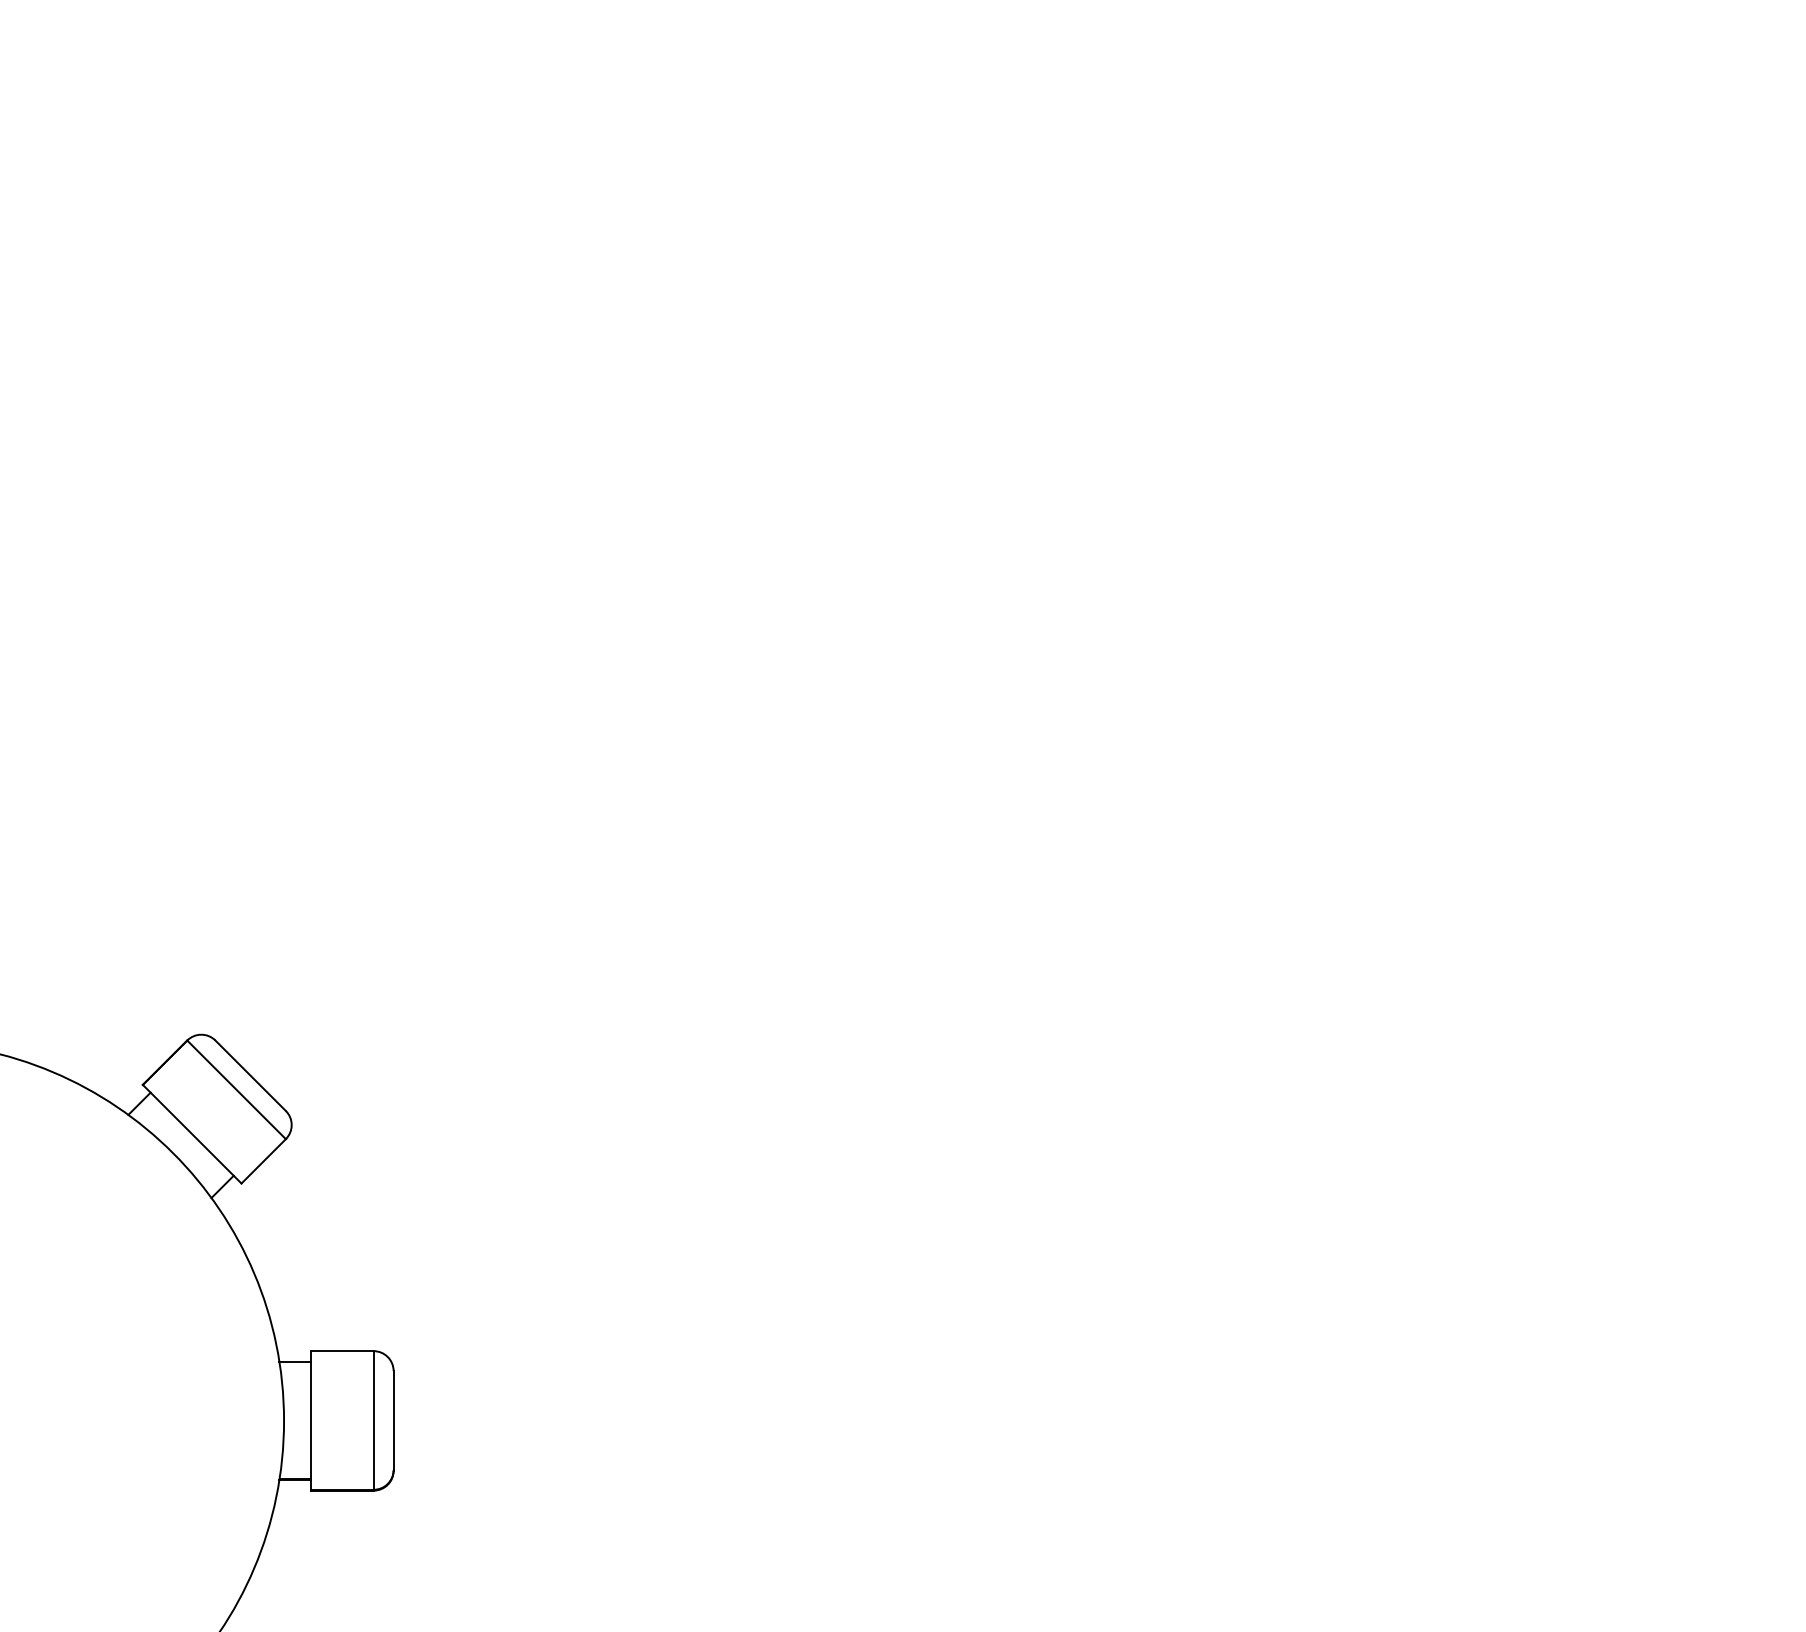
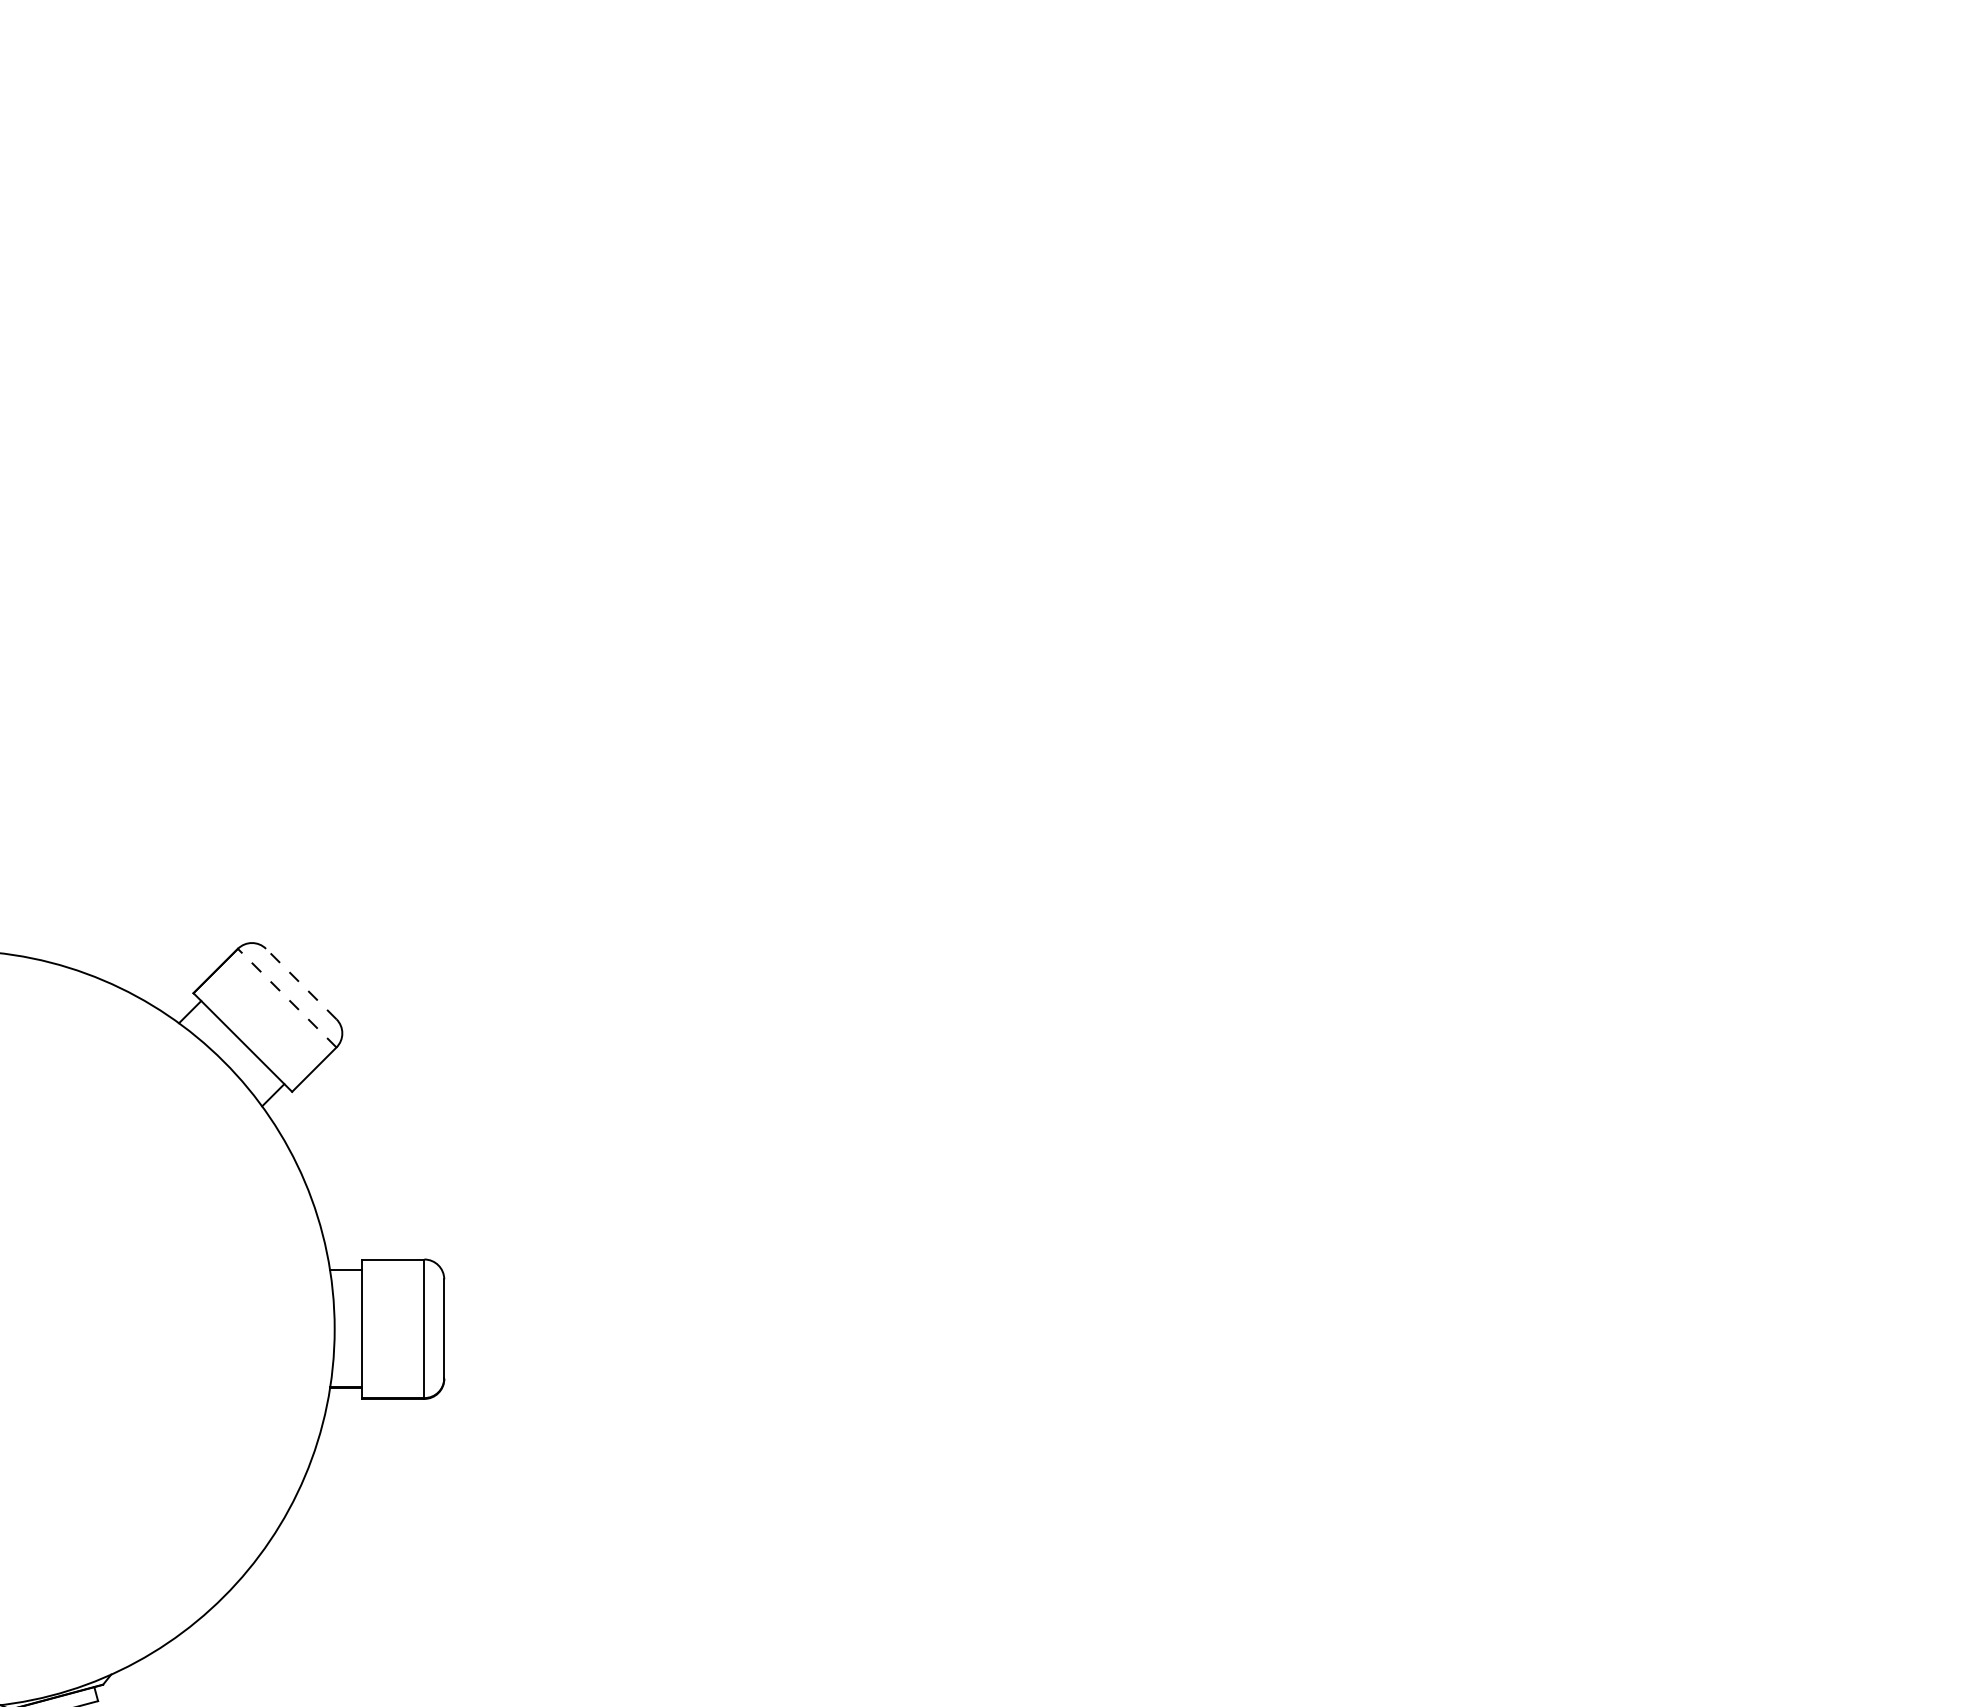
line: (250, 1076) -> (301, 984), solid -> dashed
line: (236, 1090) -> (287, 998), solid -> dashed

